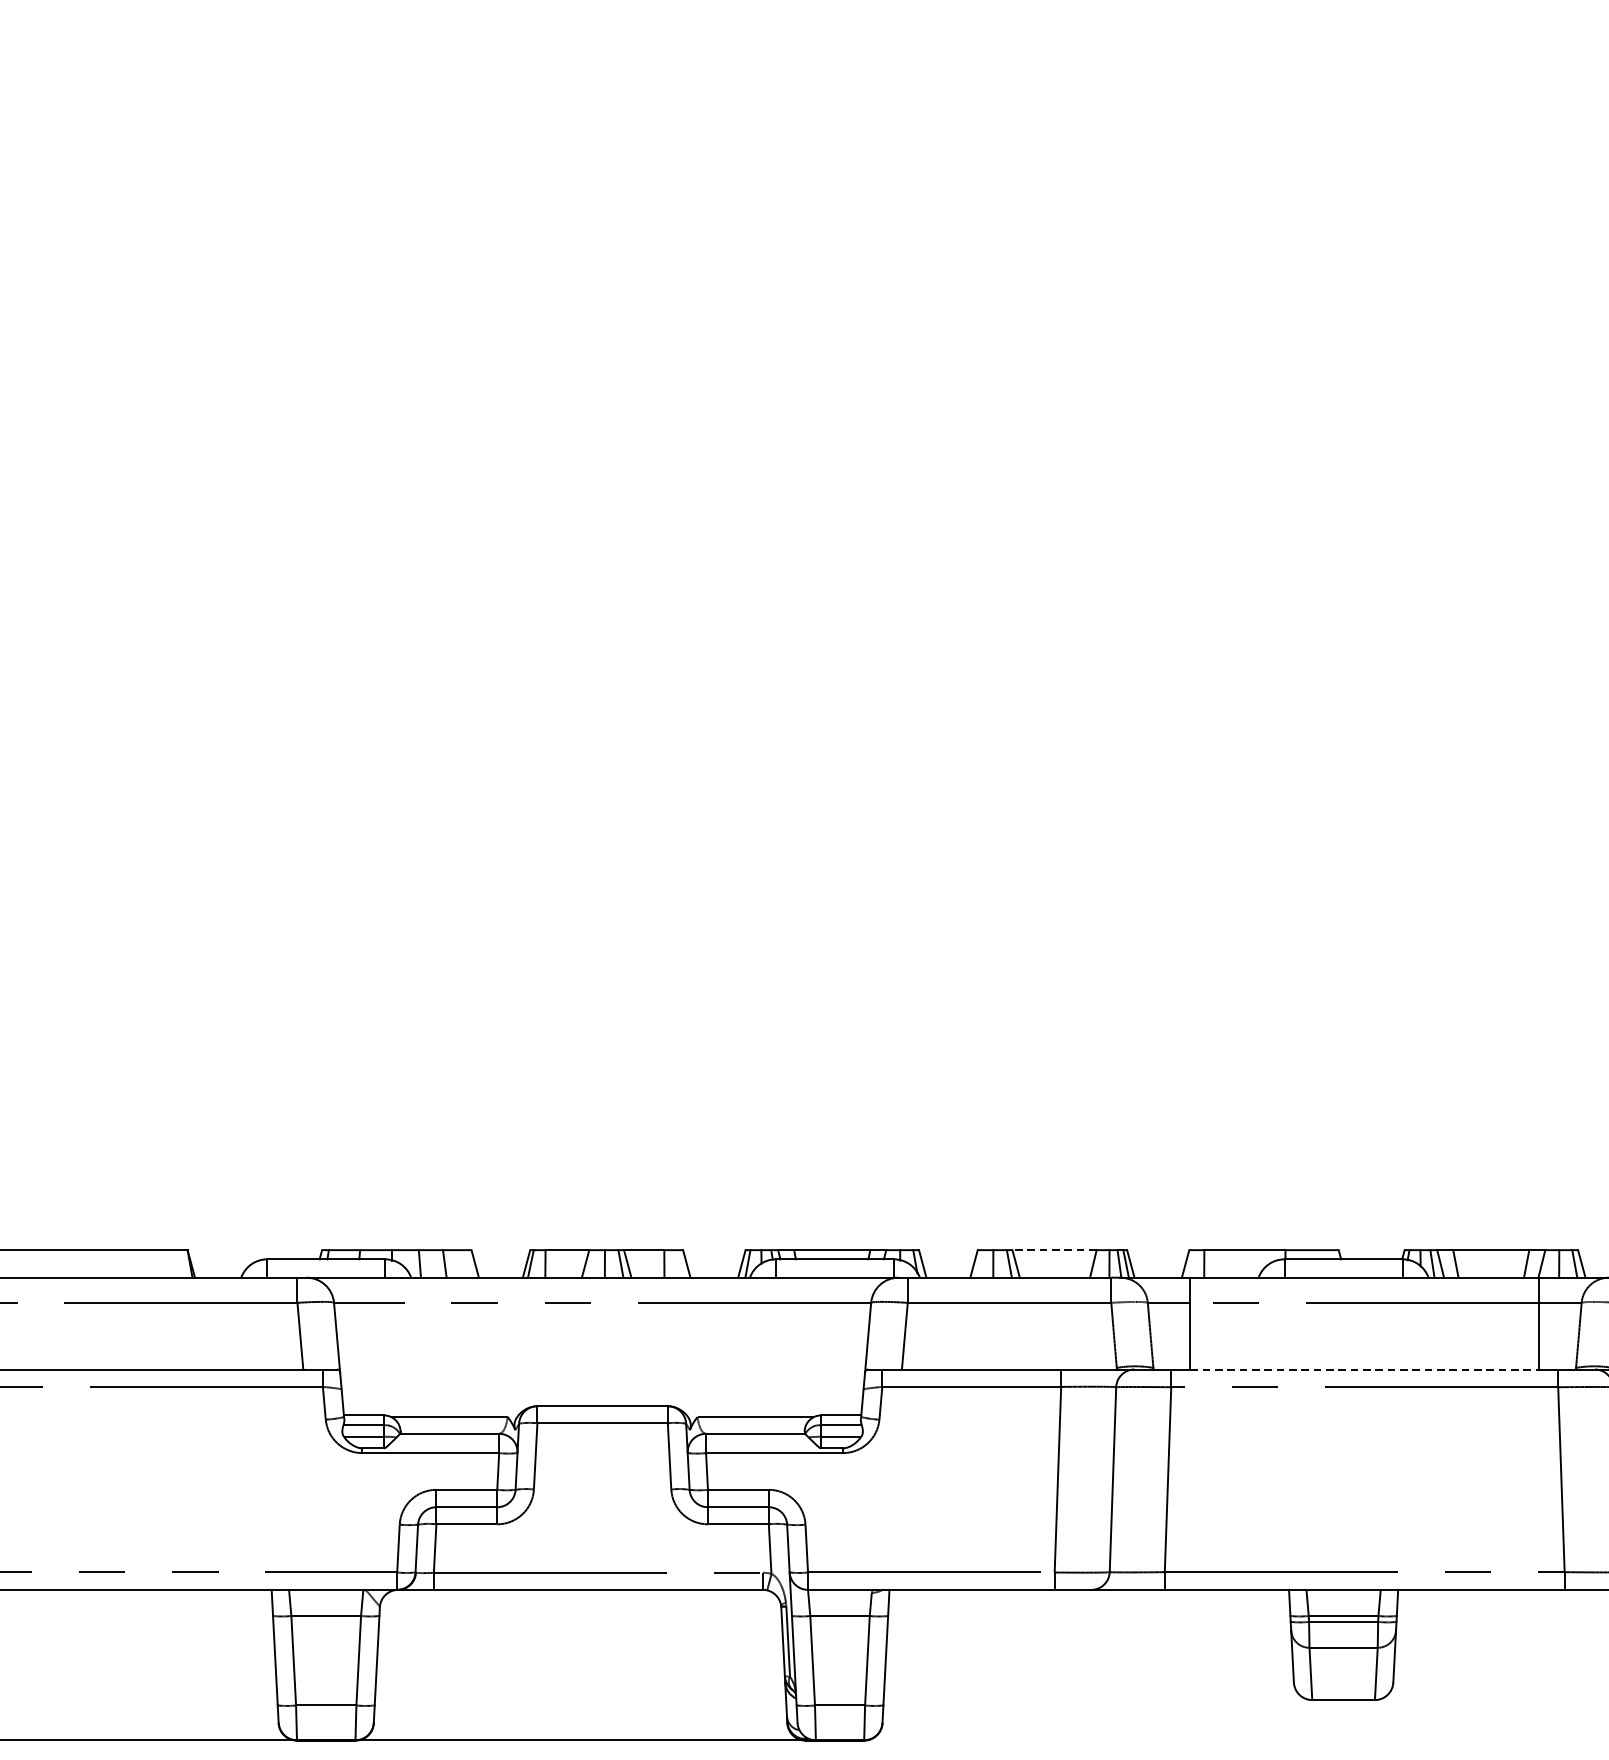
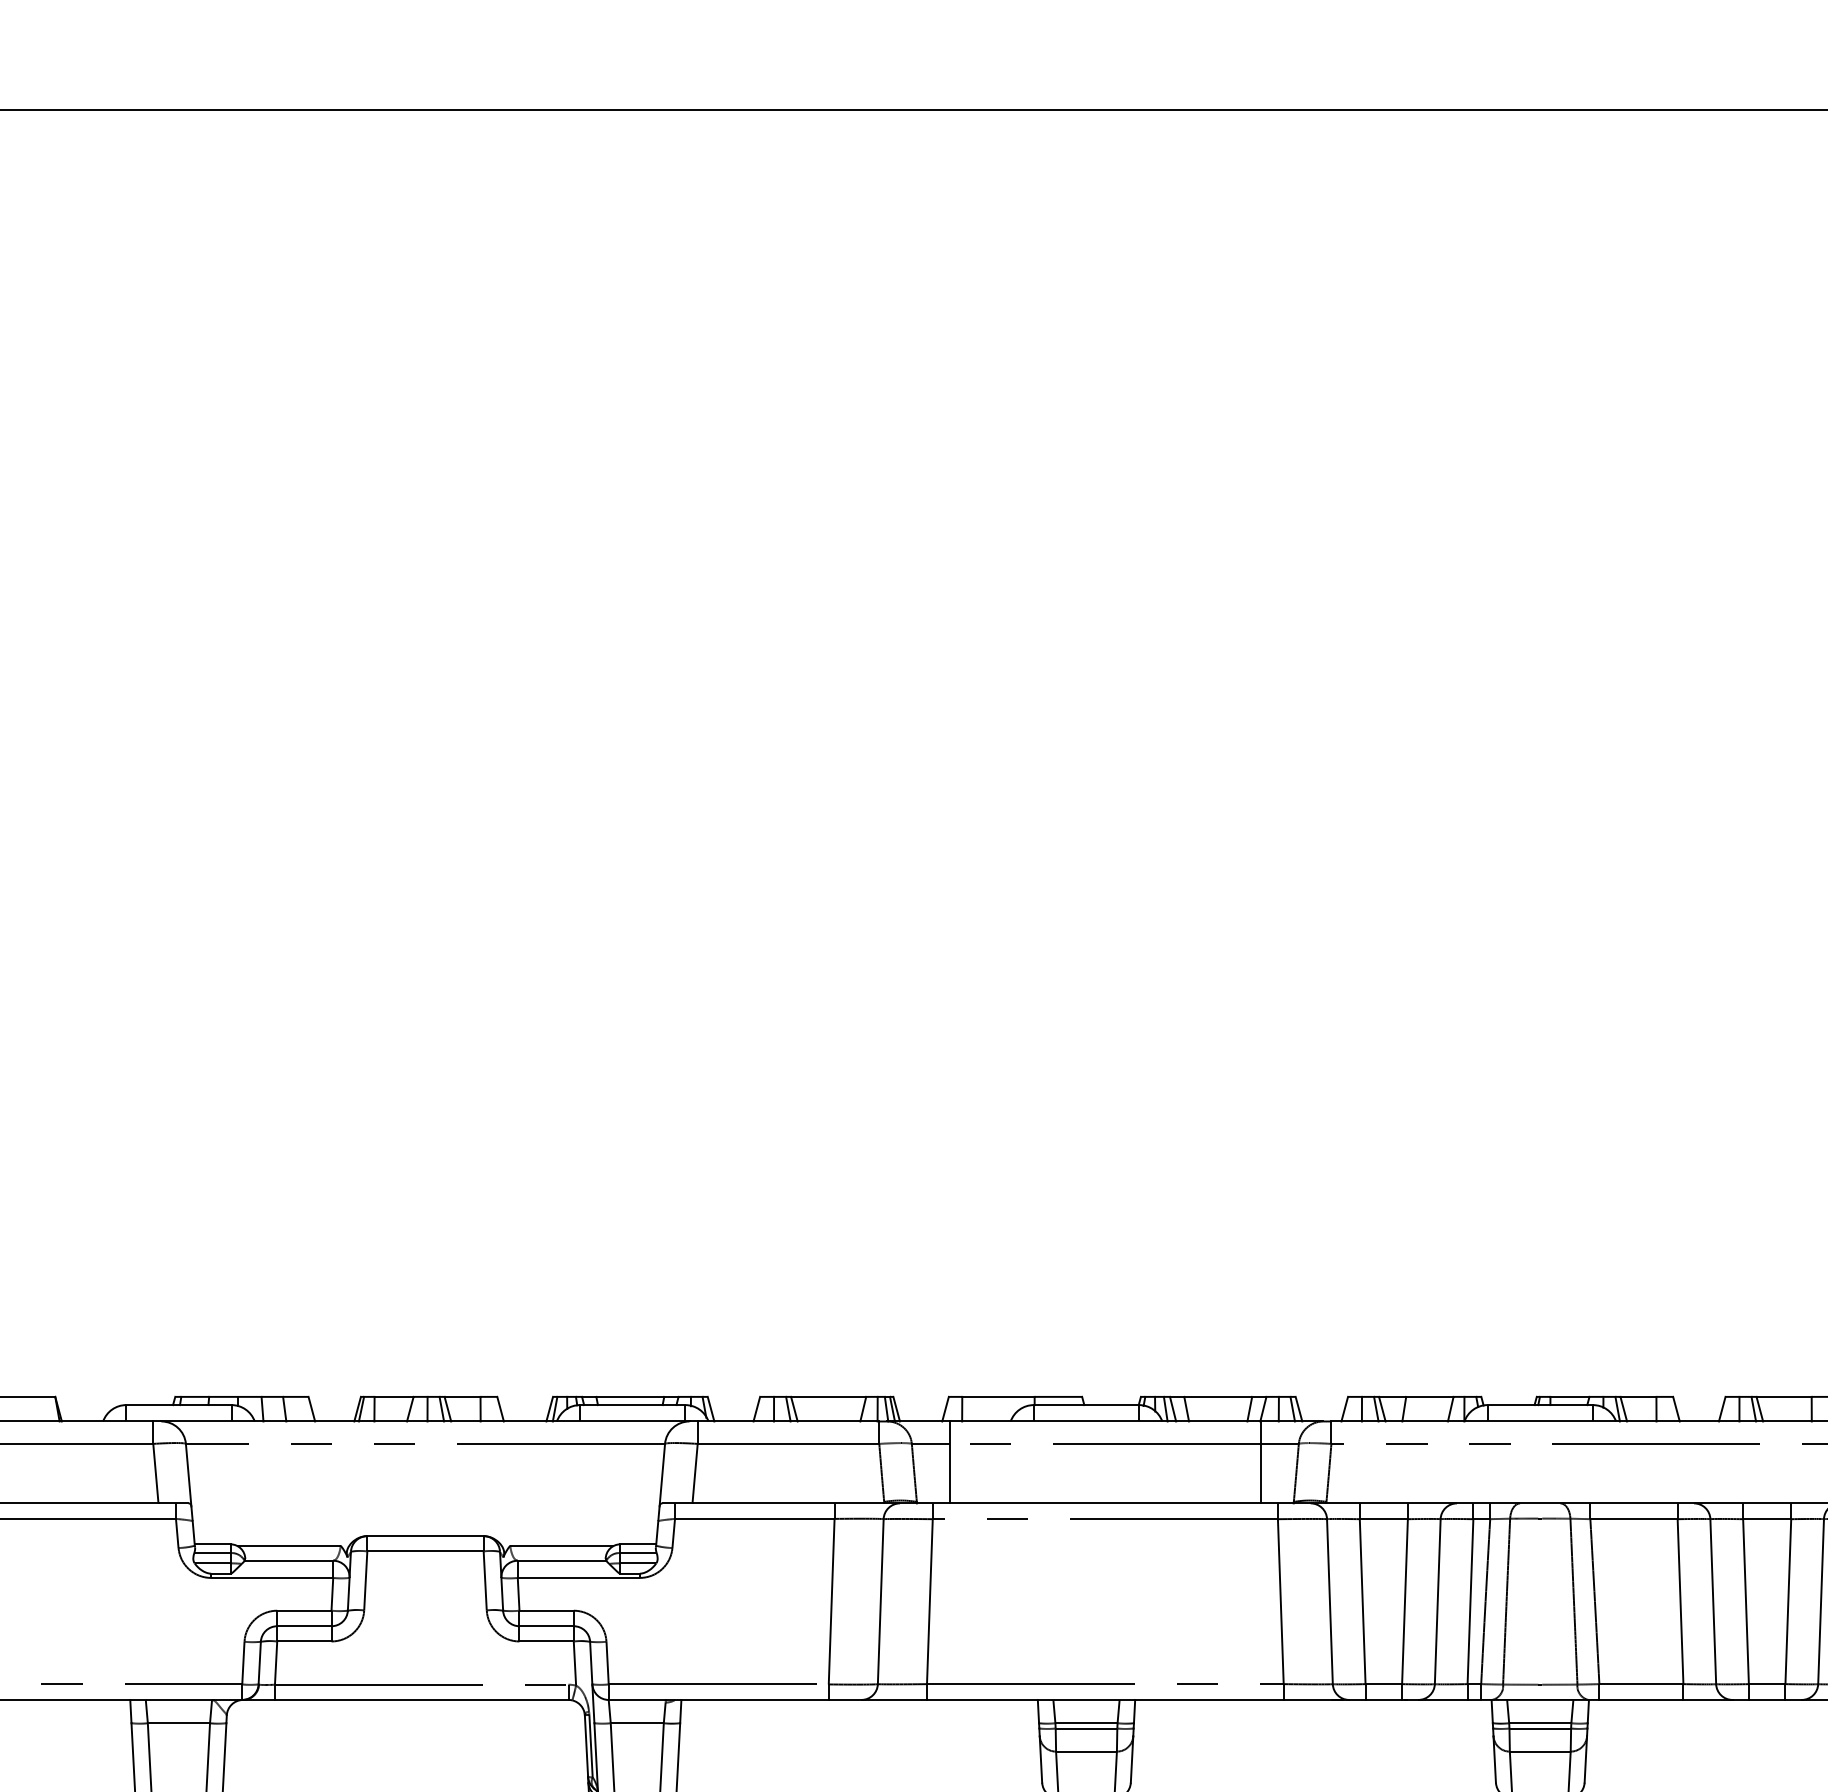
line: (1054, 1249) -> (828, 1396), dashed -> solid
line: (1364, 1369) -> (1105, 1503), dashed -> solid

